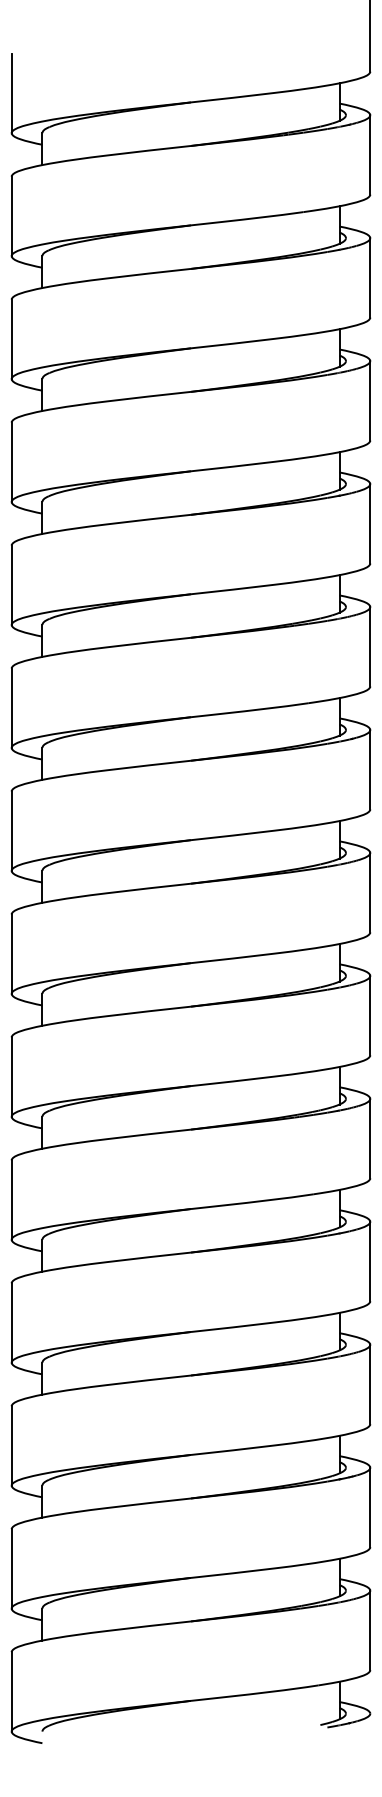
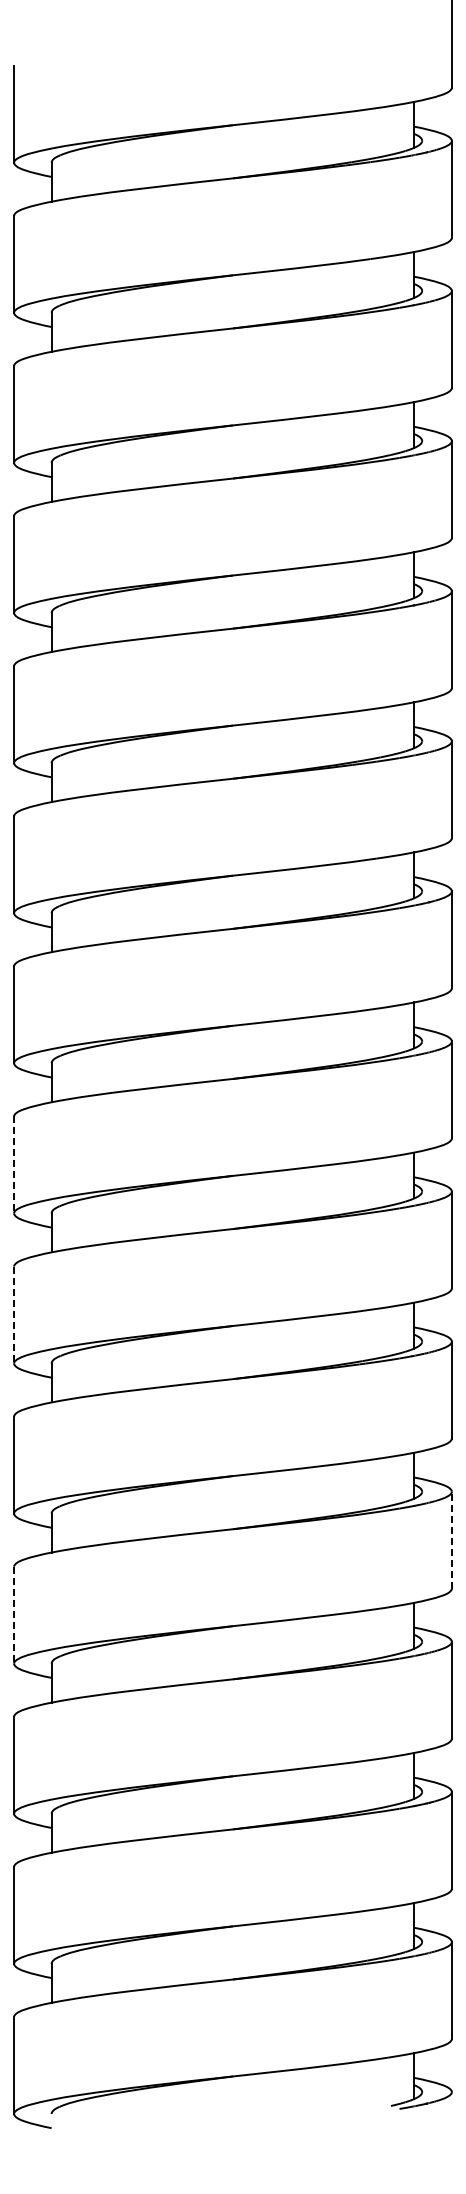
line: (12, 954) -> (14, 1165), solid -> dashed
line: (12, 1077) -> (14, 1315), solid -> dashed
line: (369, 1260) -> (451, 1539), solid -> dashed
line: (12, 1323) -> (14, 1615), solid -> dashed

